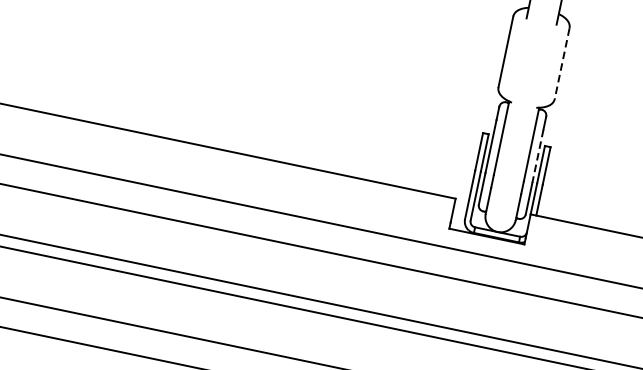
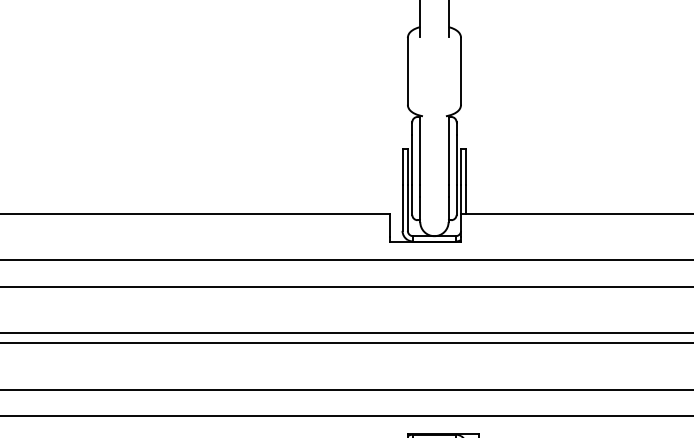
line: (562, 63) -> (461, 71), dashed -> solid
line: (537, 156) -> (456, 160), dashed -> solid

